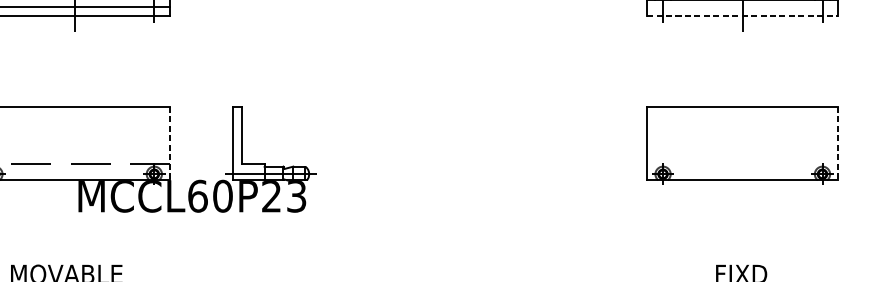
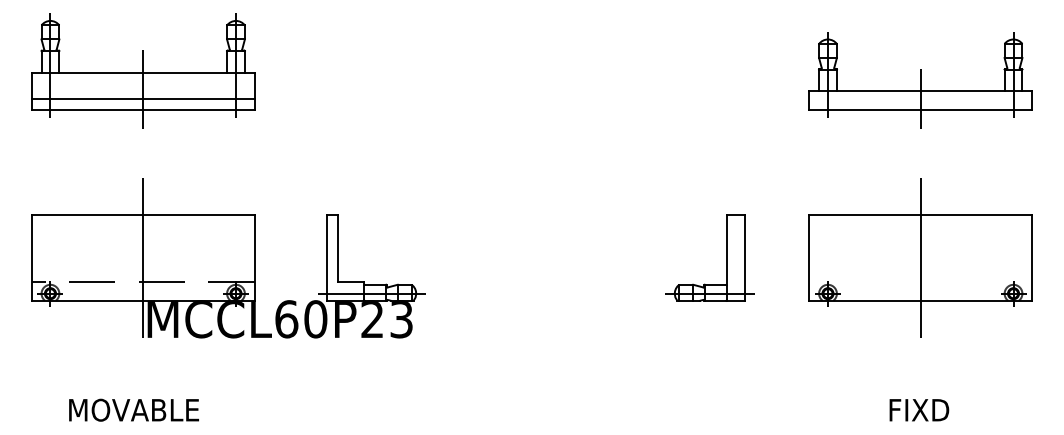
line: (743, 16) -> (921, 109), dashed -> solid
line: (74, 143) -> (143, 257), added
part: (575, 143) -> (726, 257), added
line: (742, 143) -> (920, 257), added
line: (170, 144) -> (254, 258), dashed -> solid
line: (838, 144) -> (1032, 258), dashed -> solid

